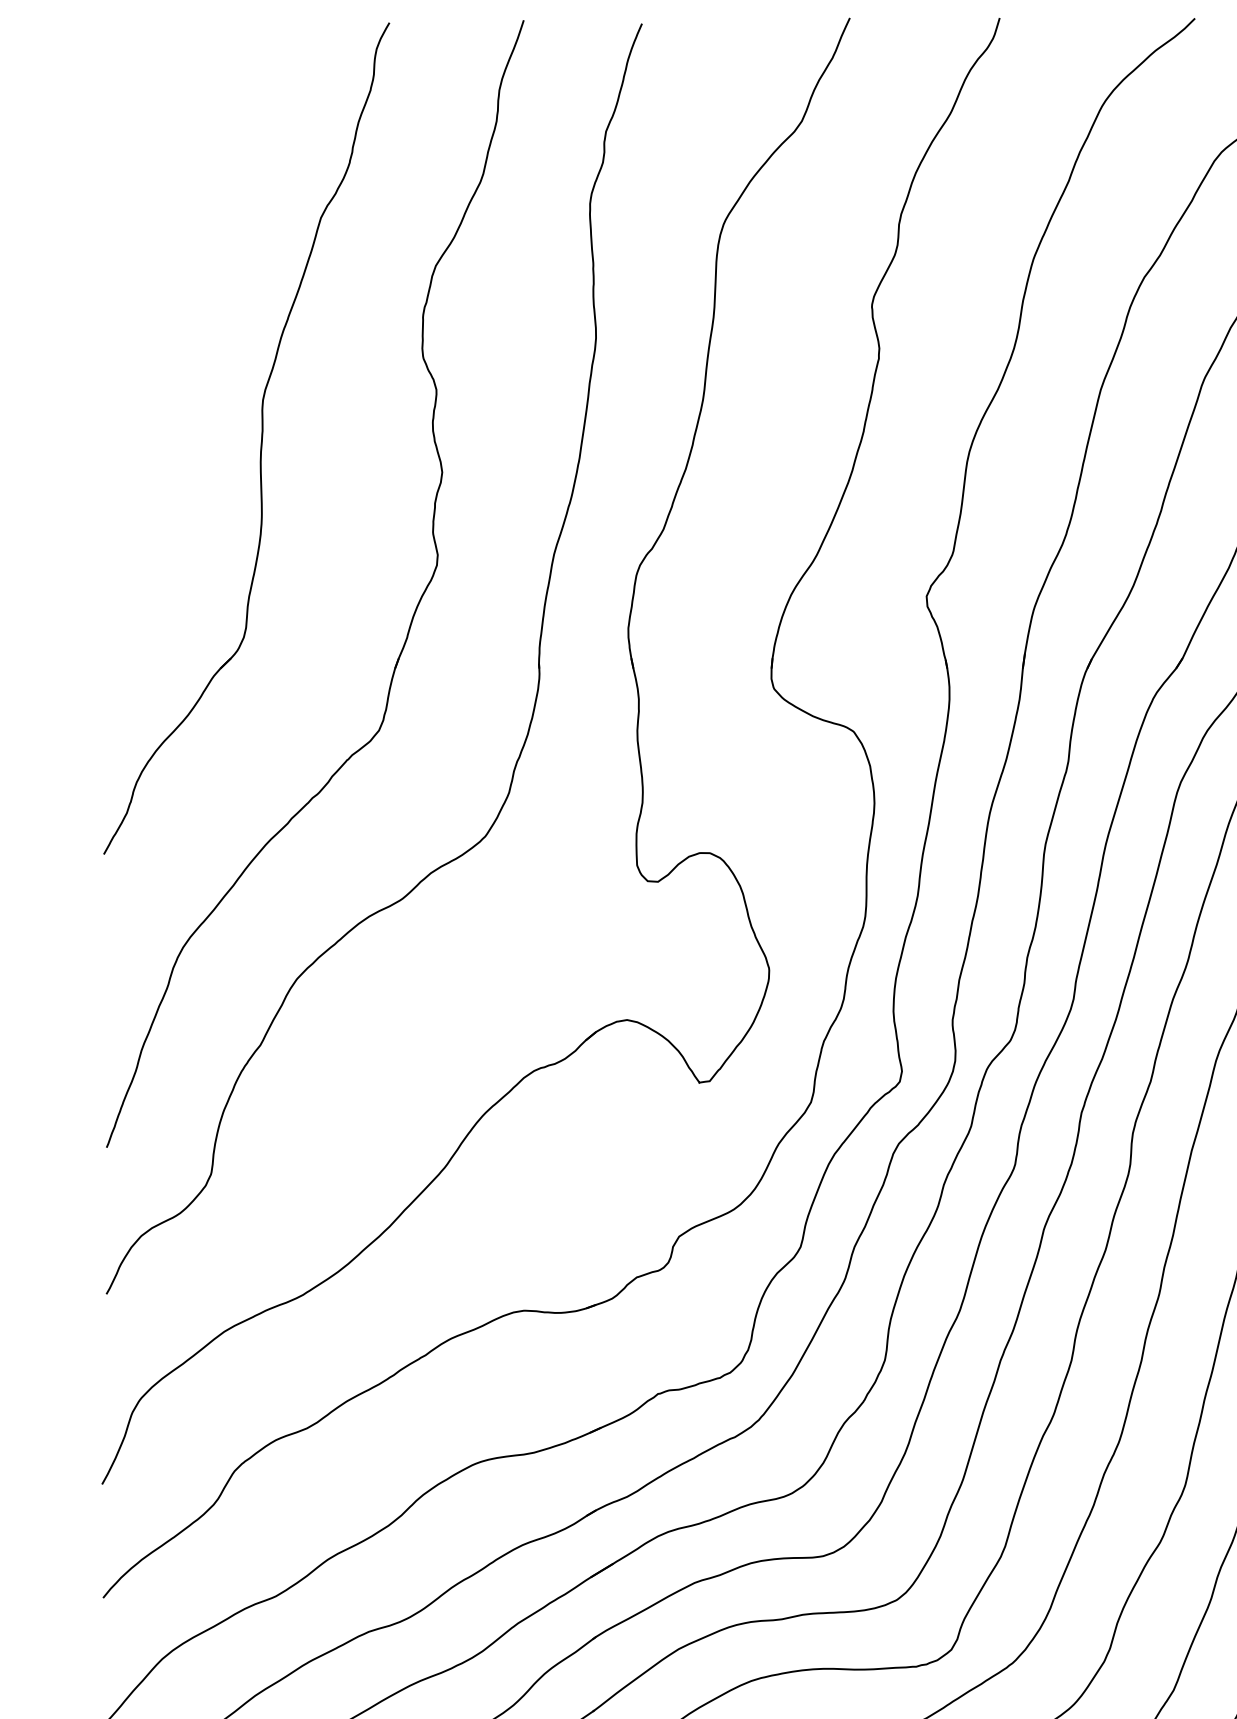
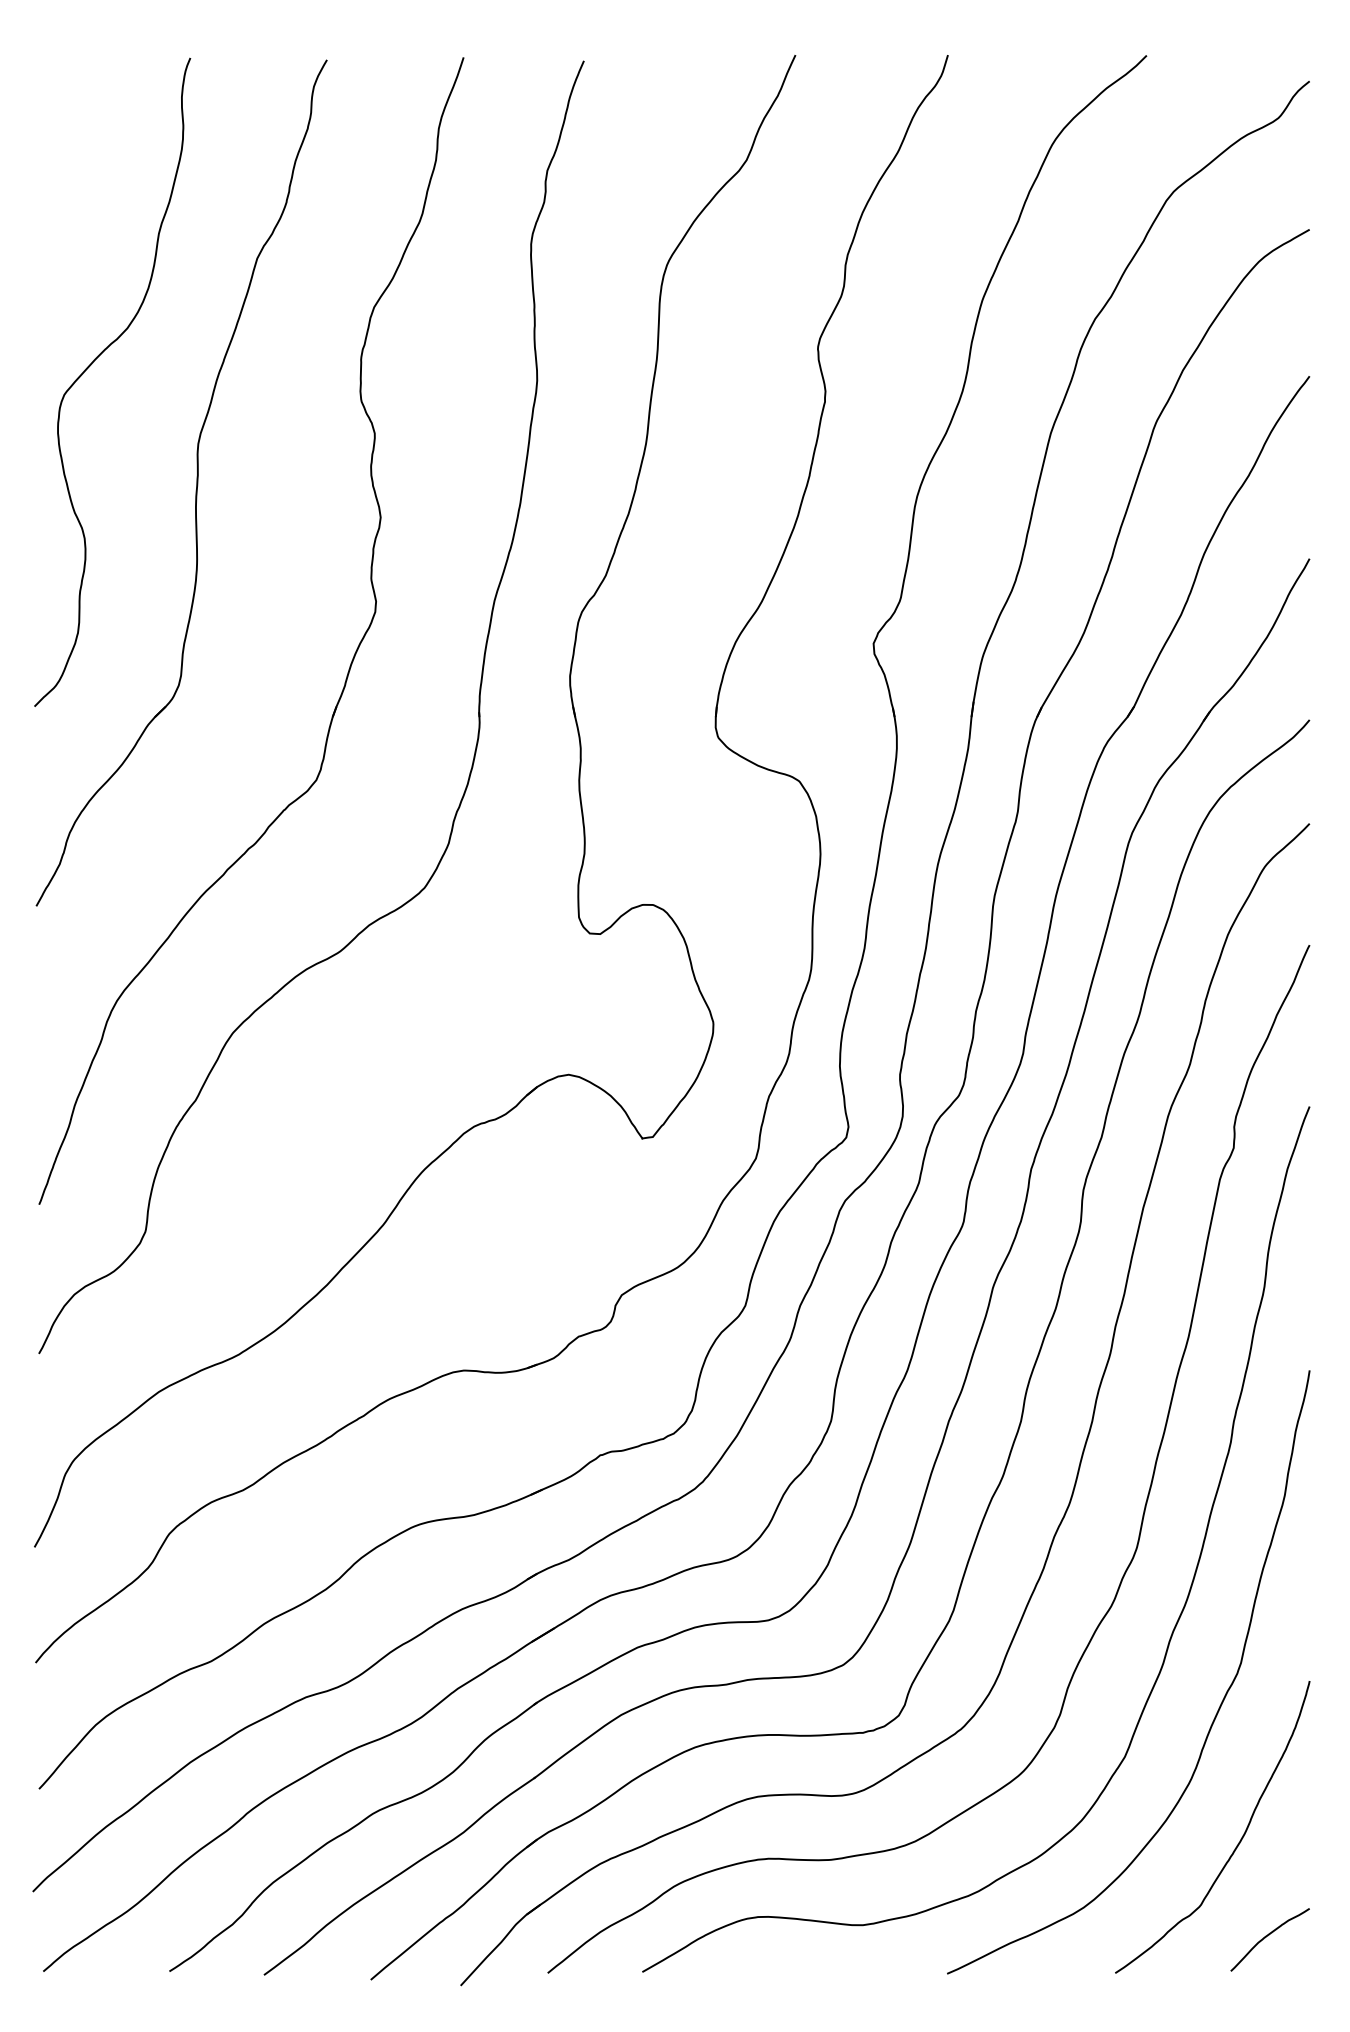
curve: (159, 322) -> (92, 364), added

